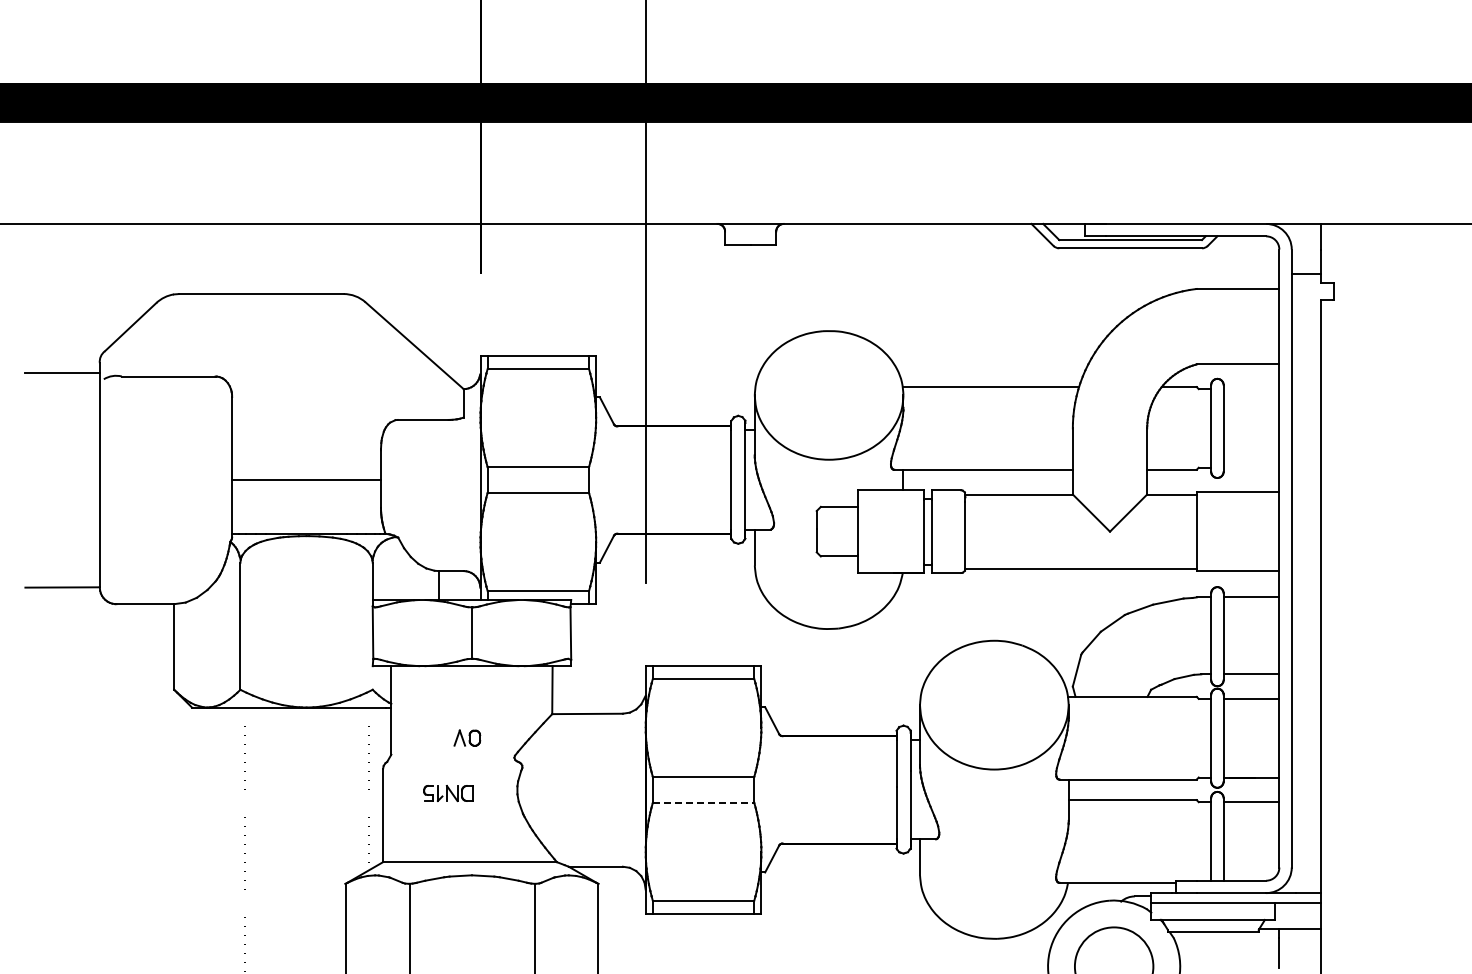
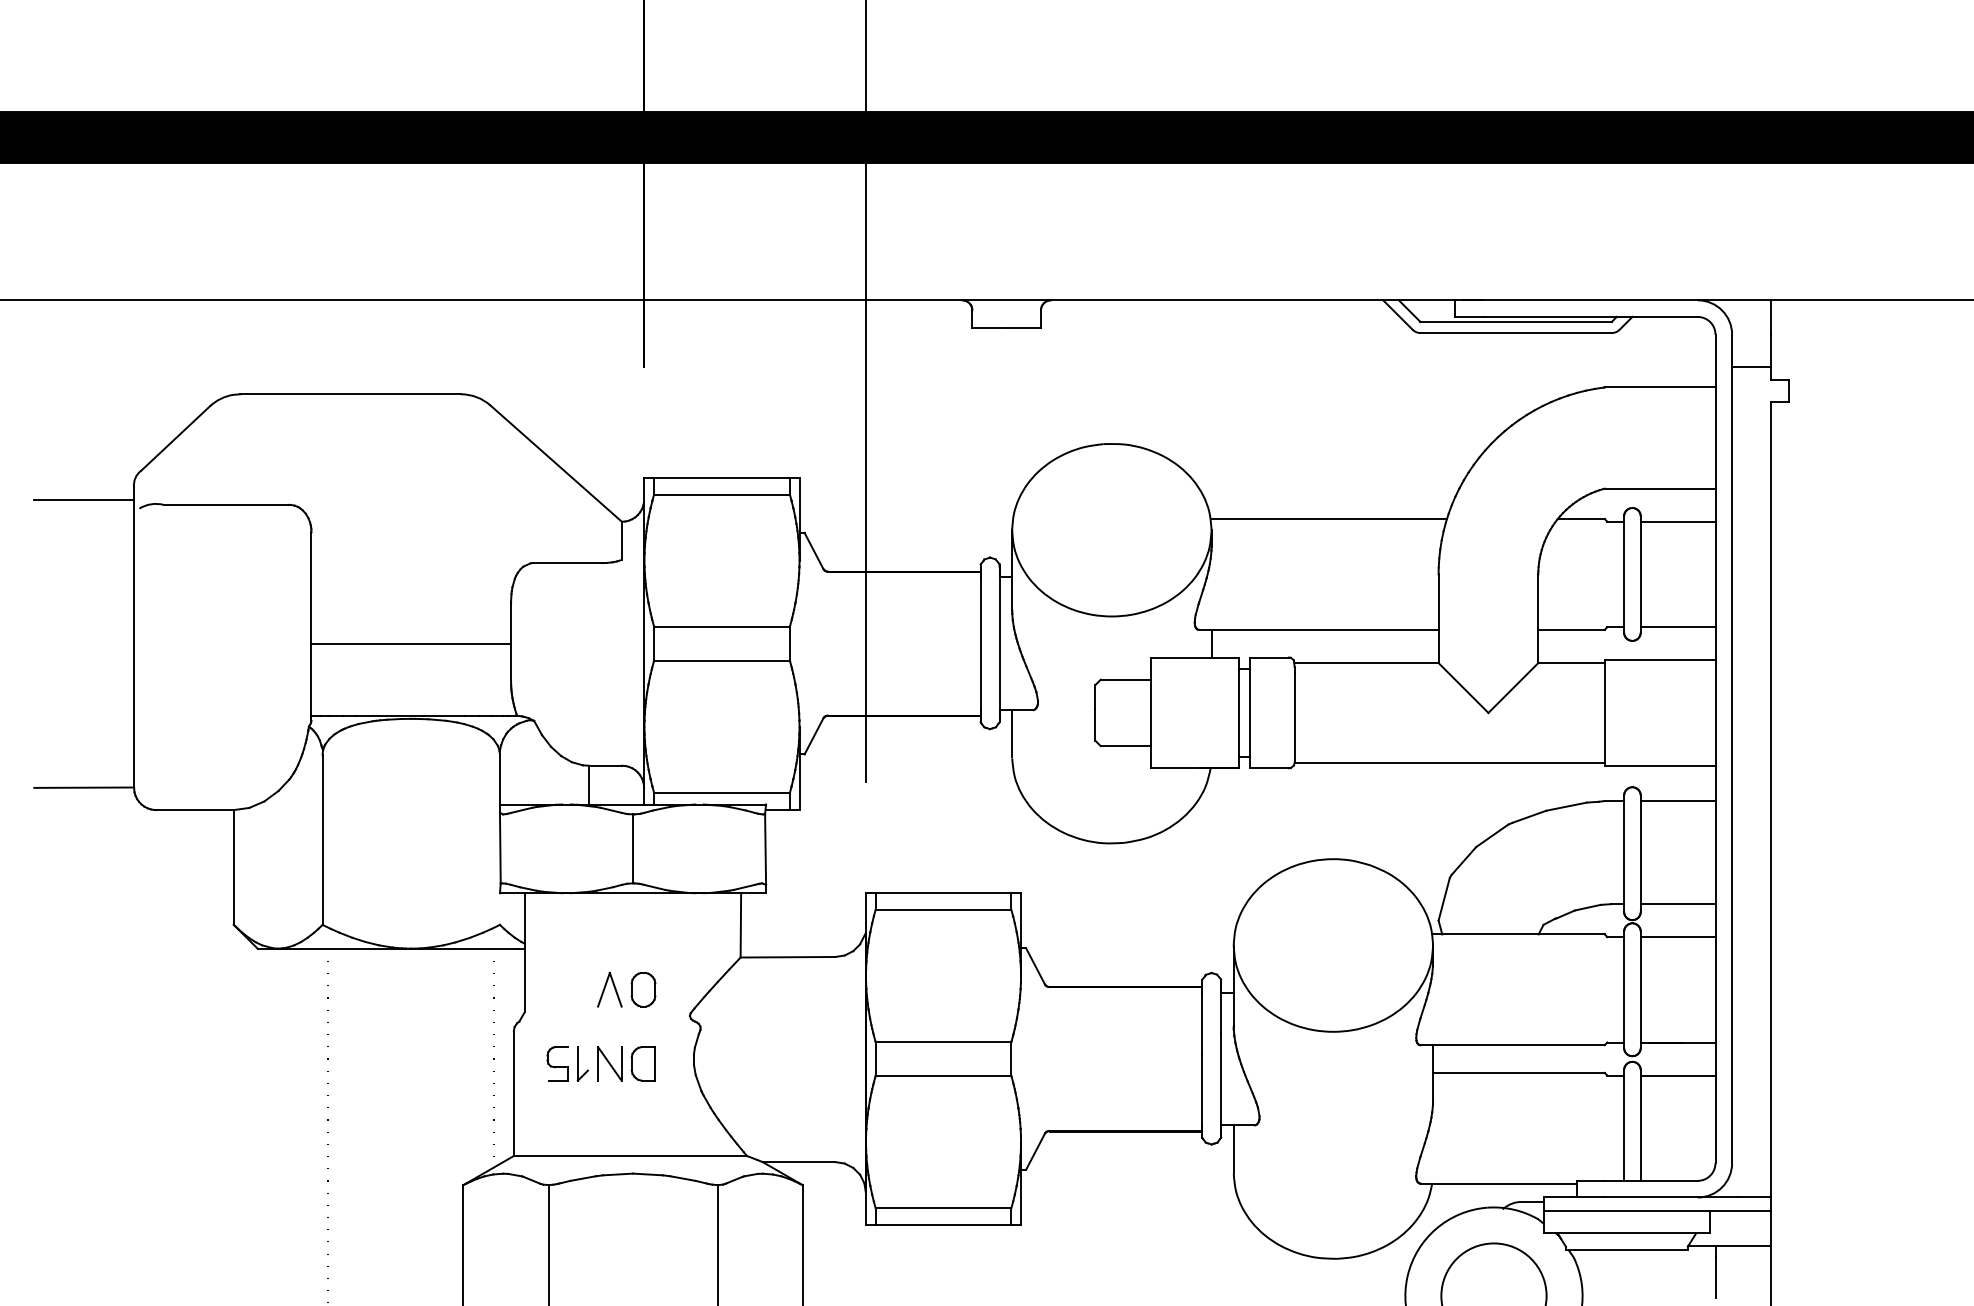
line: (1251, 389) -> (1678, 522), added
line: (1251, 467) -> (1678, 626), added
part: (467, 737) -> (627, 988), size x1.67
part: (448, 793) -> (601, 1063), size x1.67
line: (703, 802) -> (943, 1075), dashed -> solid

